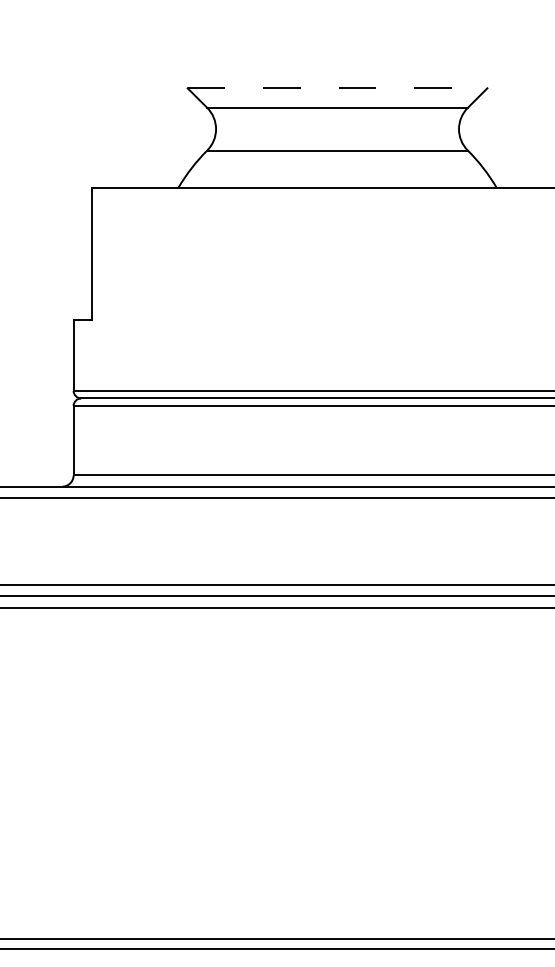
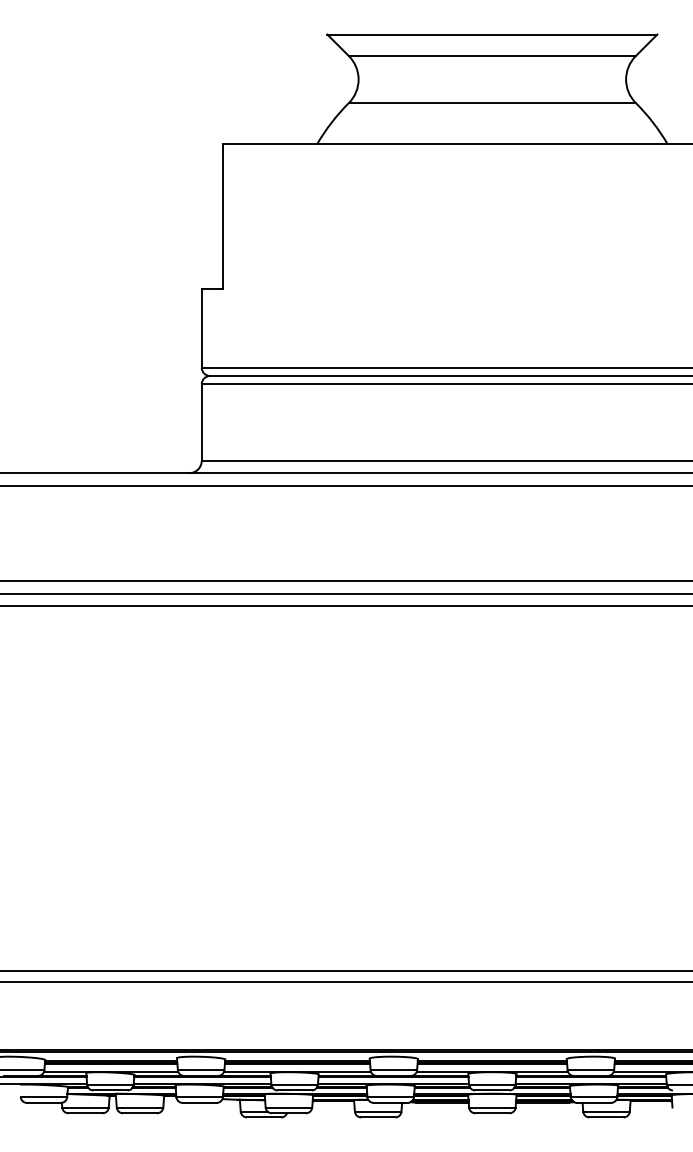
line: (337, 88) -> (492, 34), dashed -> solid

